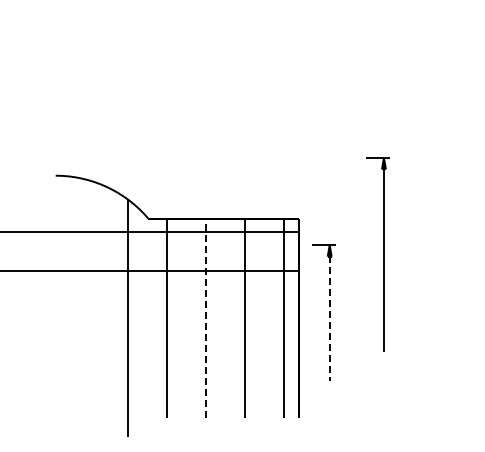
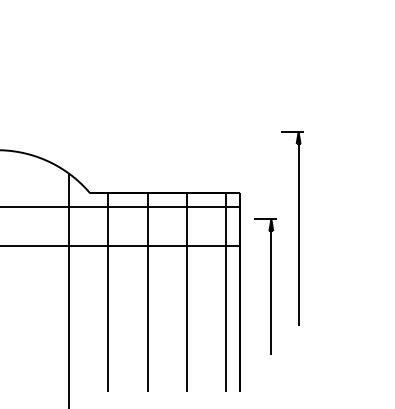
part: (377, 254) -> (292, 228), moved
line: (329, 312) -> (271, 286), dashed -> solid
line: (205, 318) -> (147, 292), dashed -> solid

